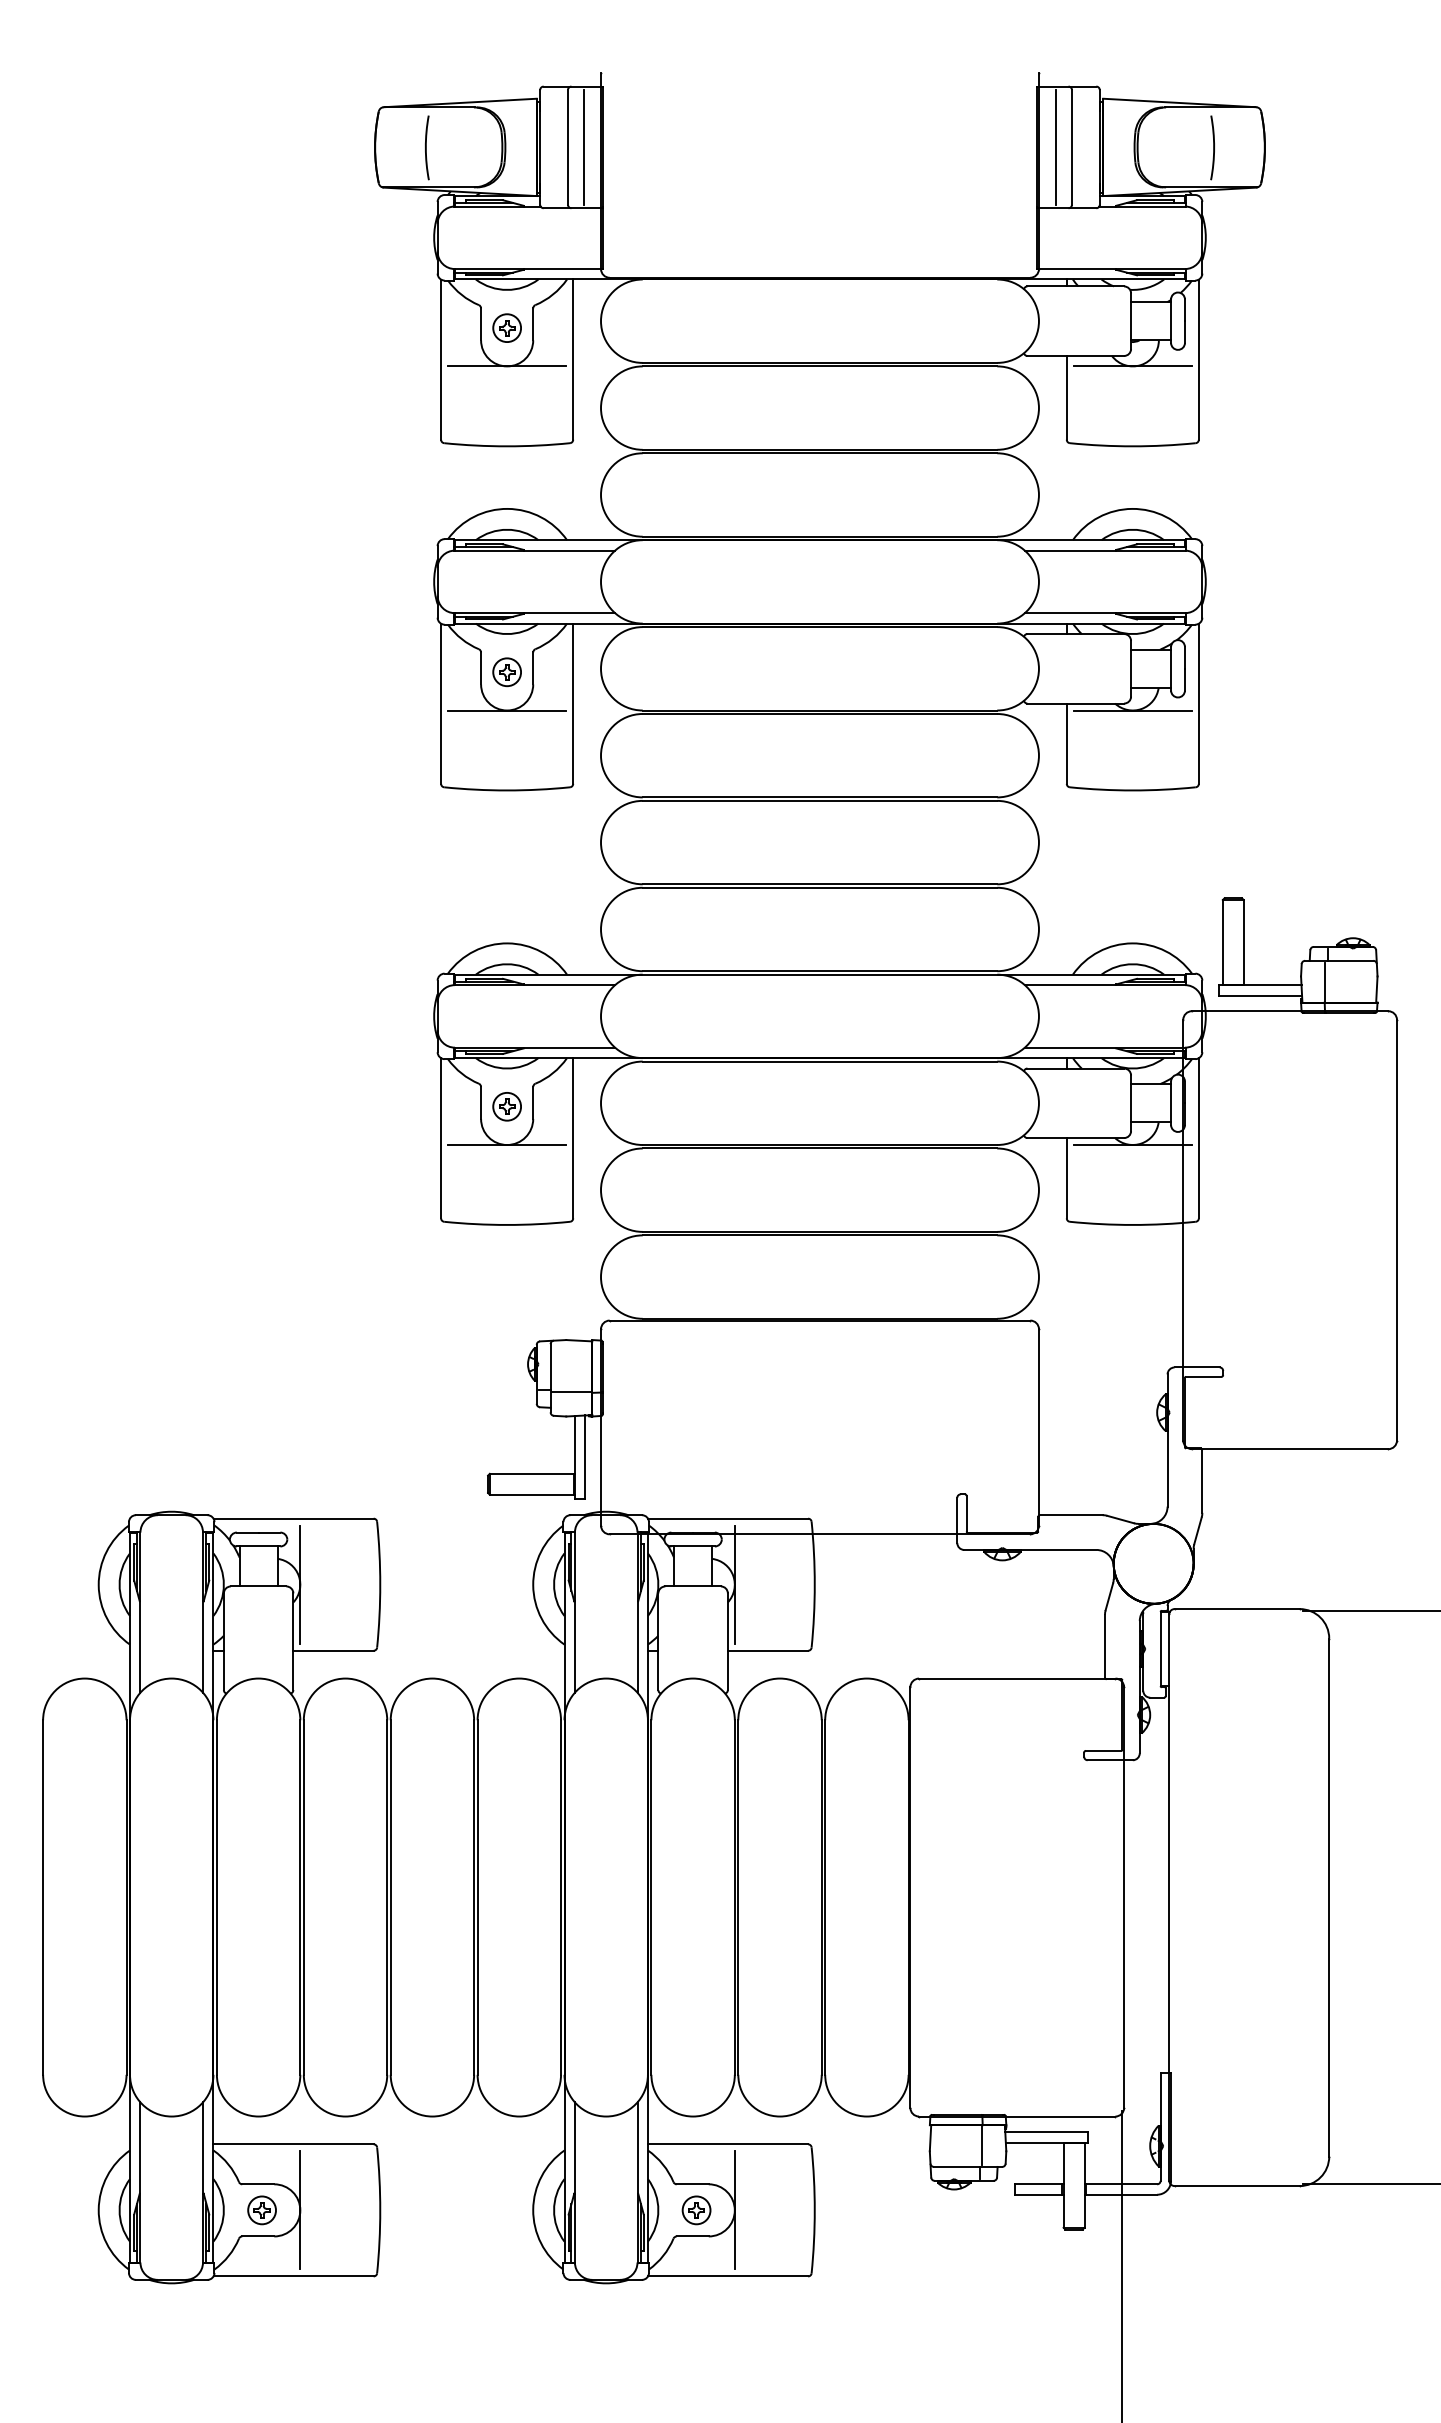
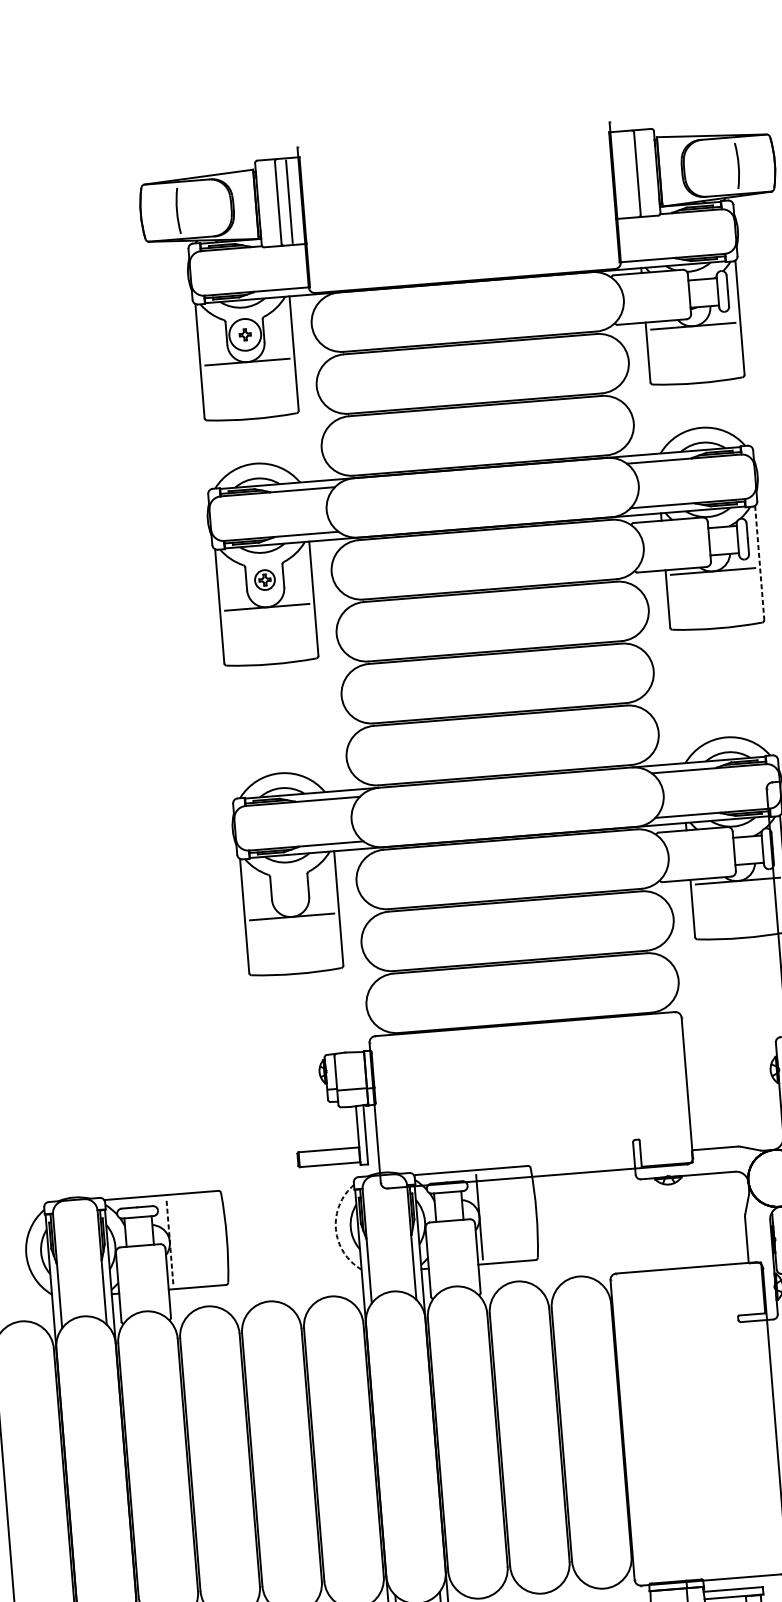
line: (1056, 147) -> (626, 174), removed
circle: (507, 328) -> (245, 335), size x1.6
line: (1198, 704) -> (759, 563), solid -> dashed
part: (506, 1106) -> (289, 889), removed
line: (300, 1584) -> (170, 1241), solid -> dashed
arc: (533, 1585) -> (336, 1229), solid -> dashed

